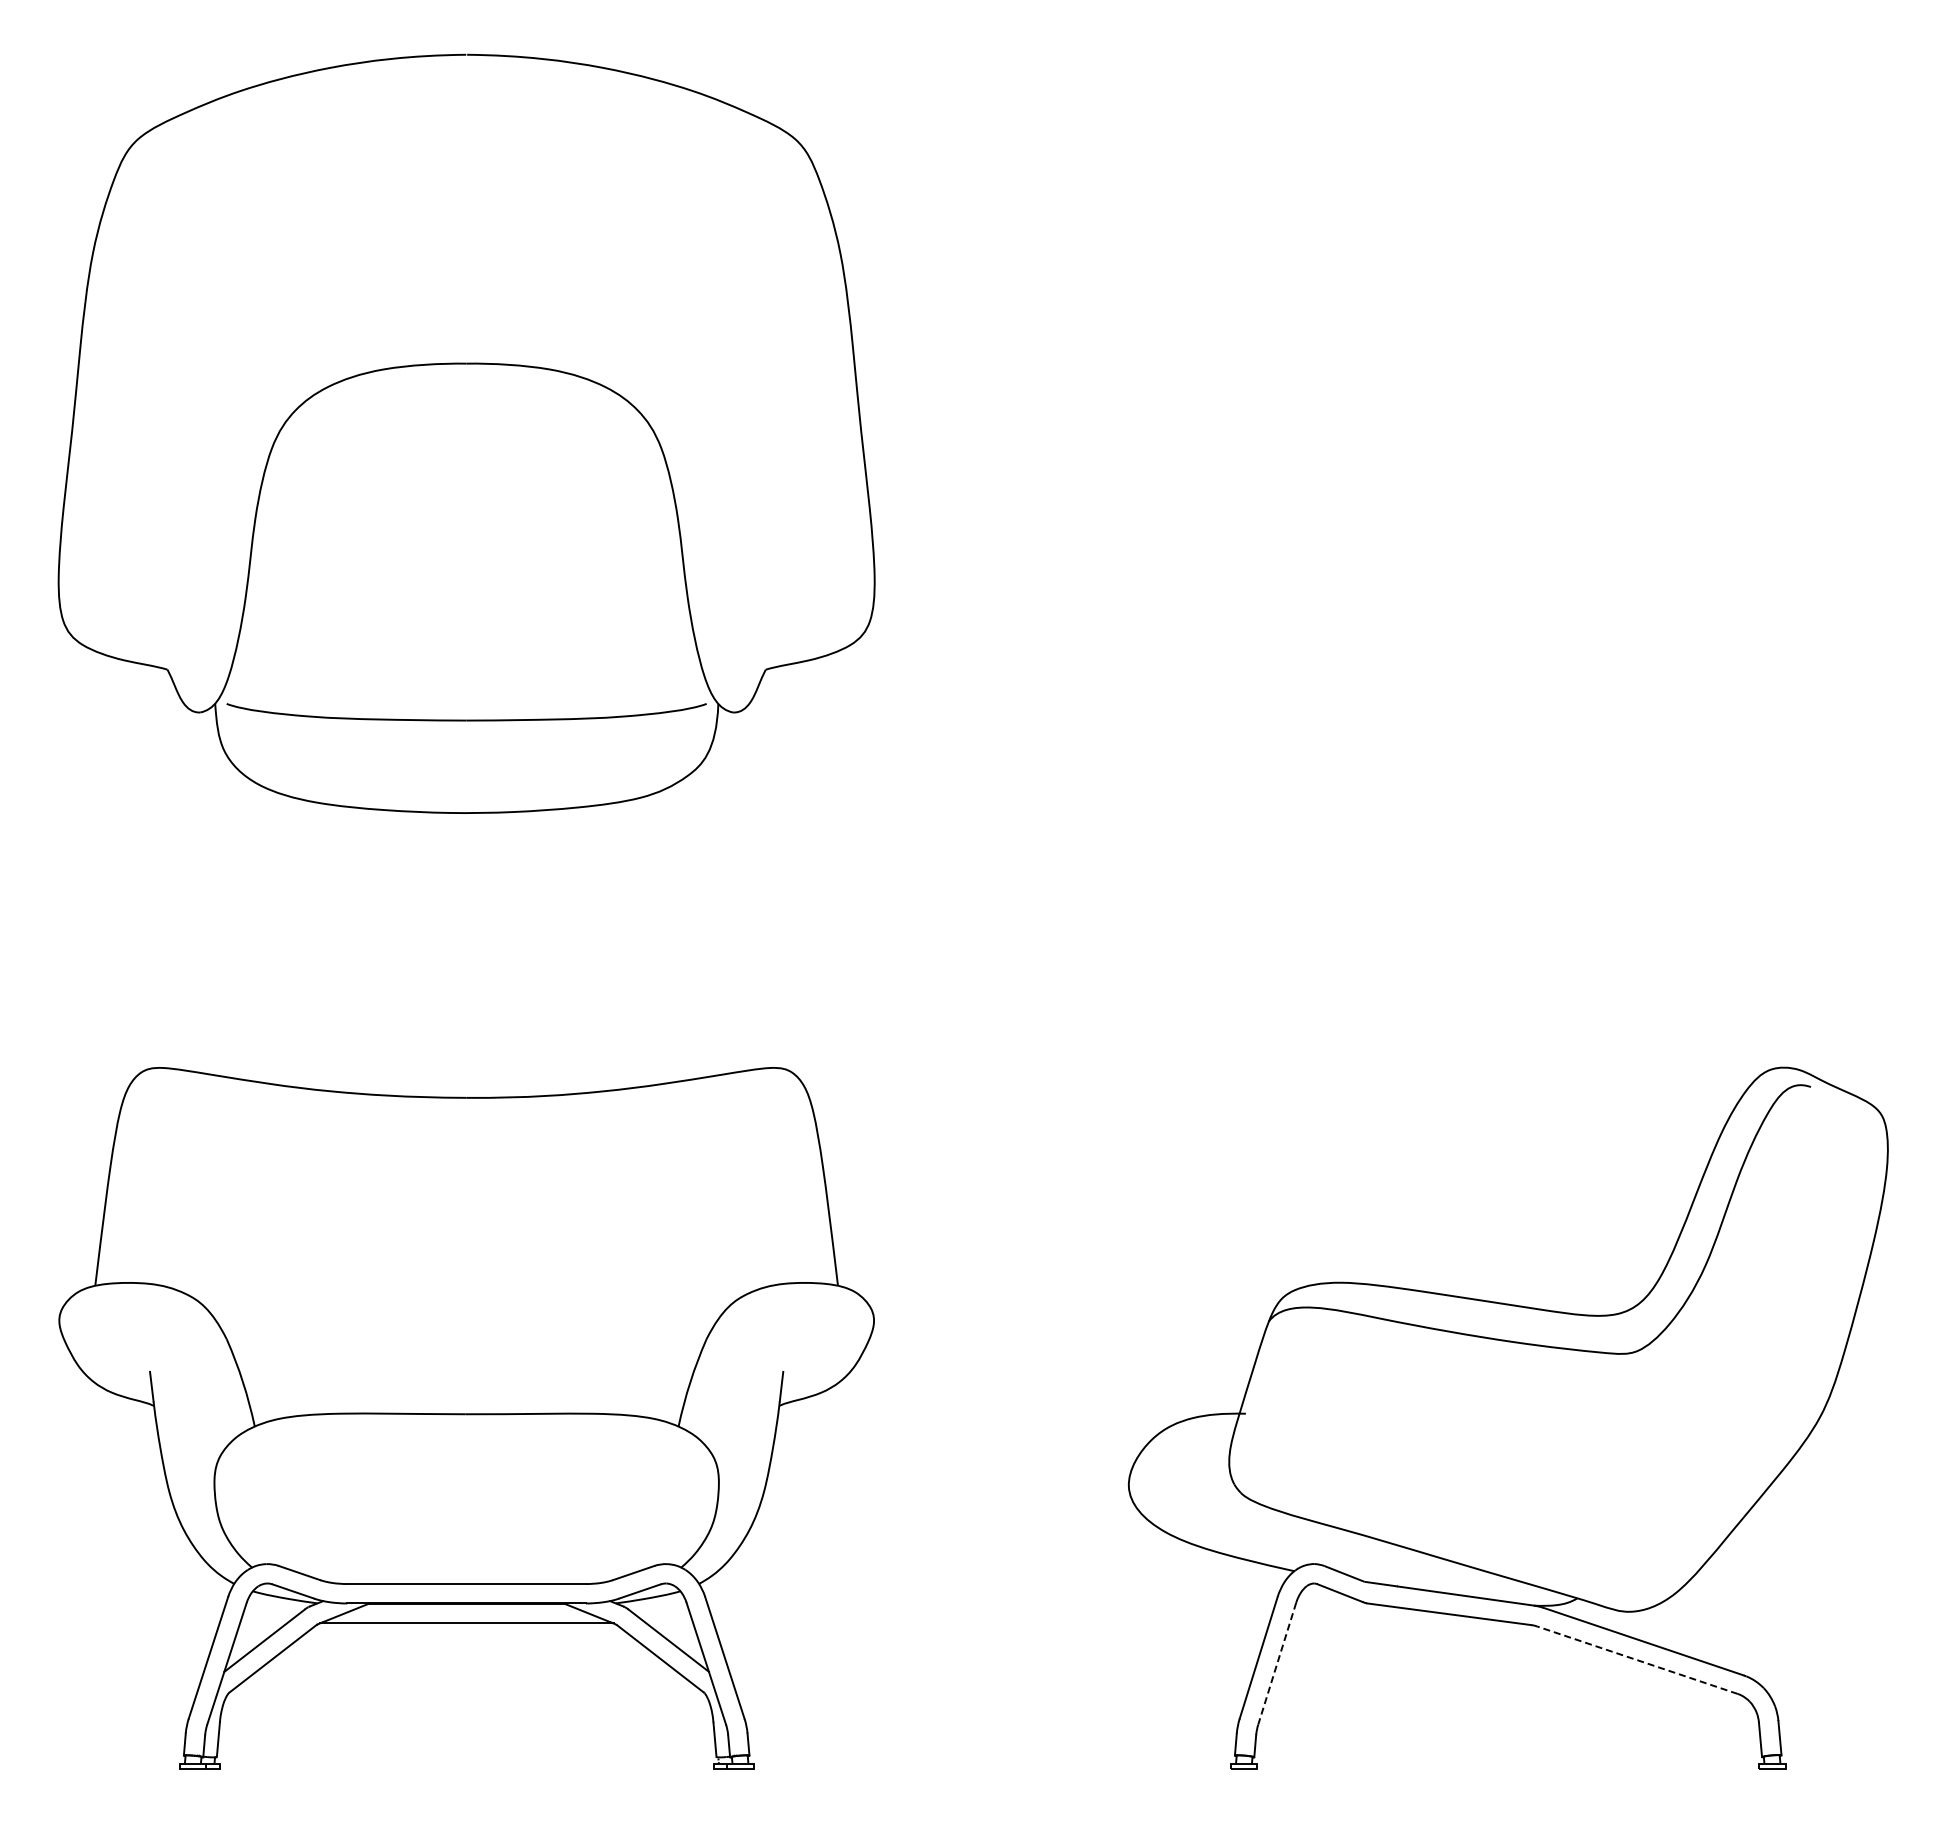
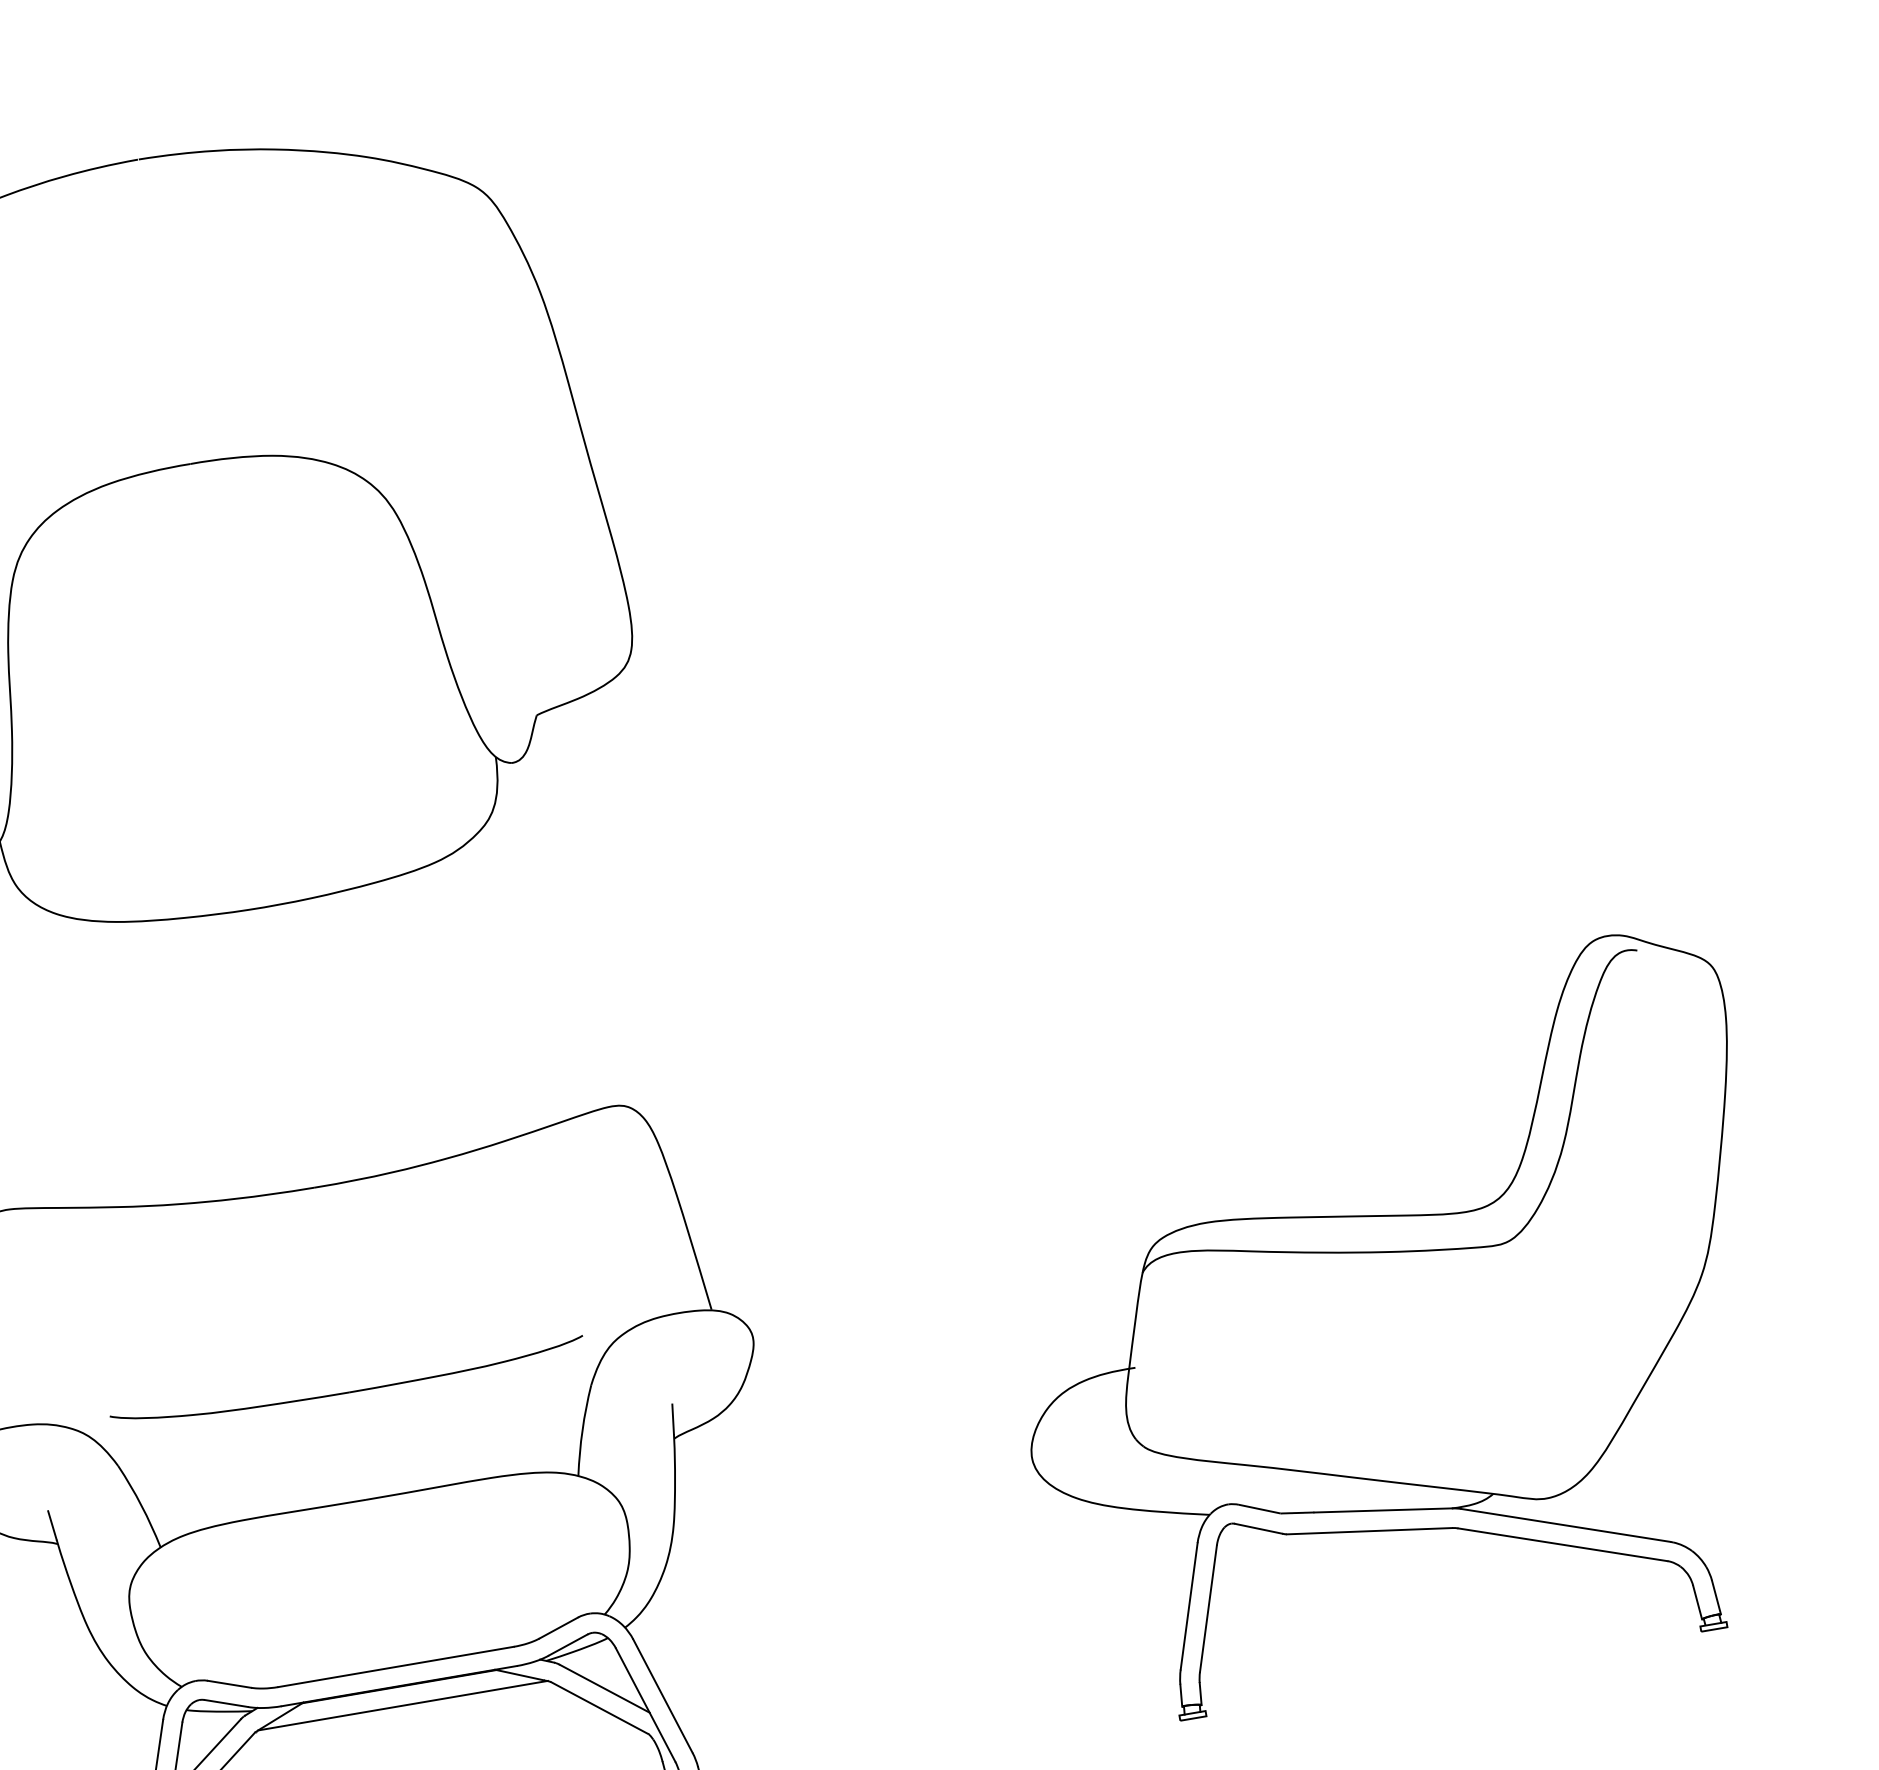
part: (466, 719) -> (348, 1391), moved
line: (1637, 1660) -> (1563, 1545), dashed -> solid
line: (1277, 1663) -> (1208, 1608), dashed -> solid

